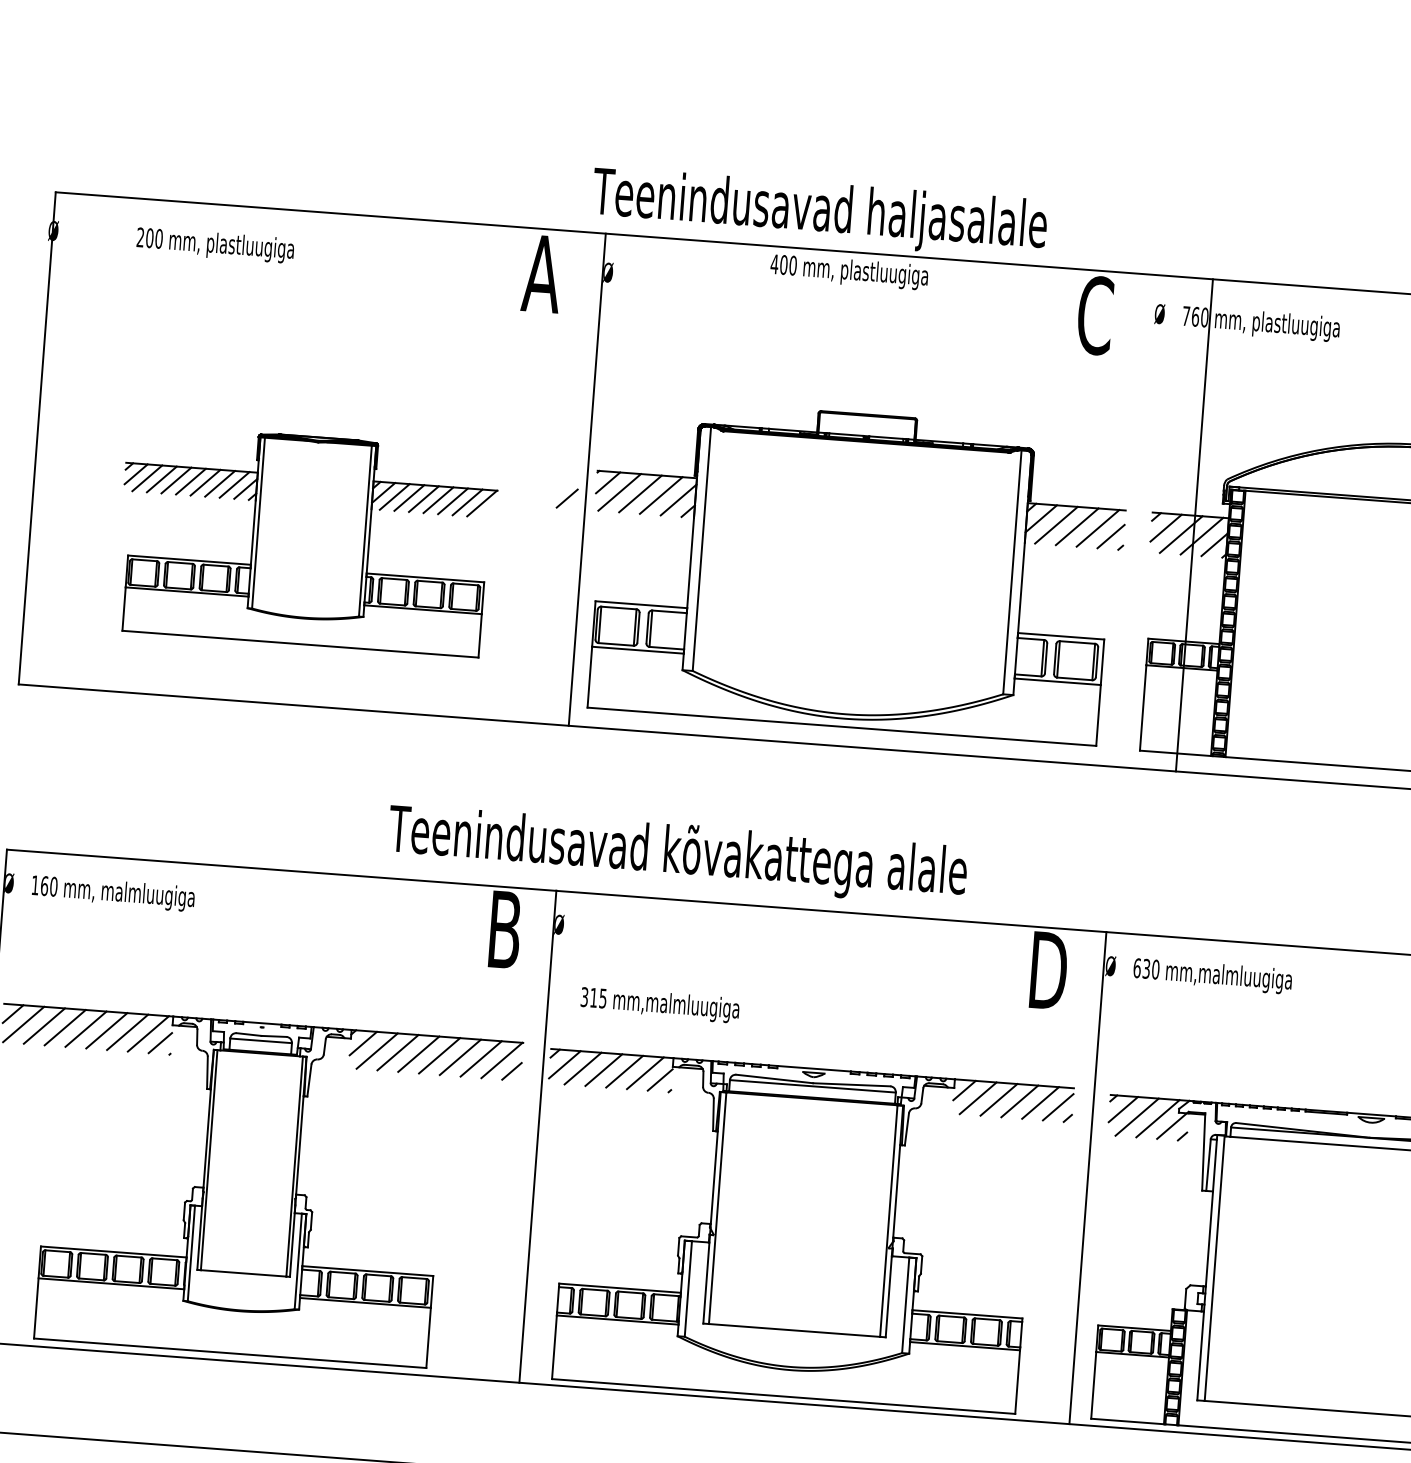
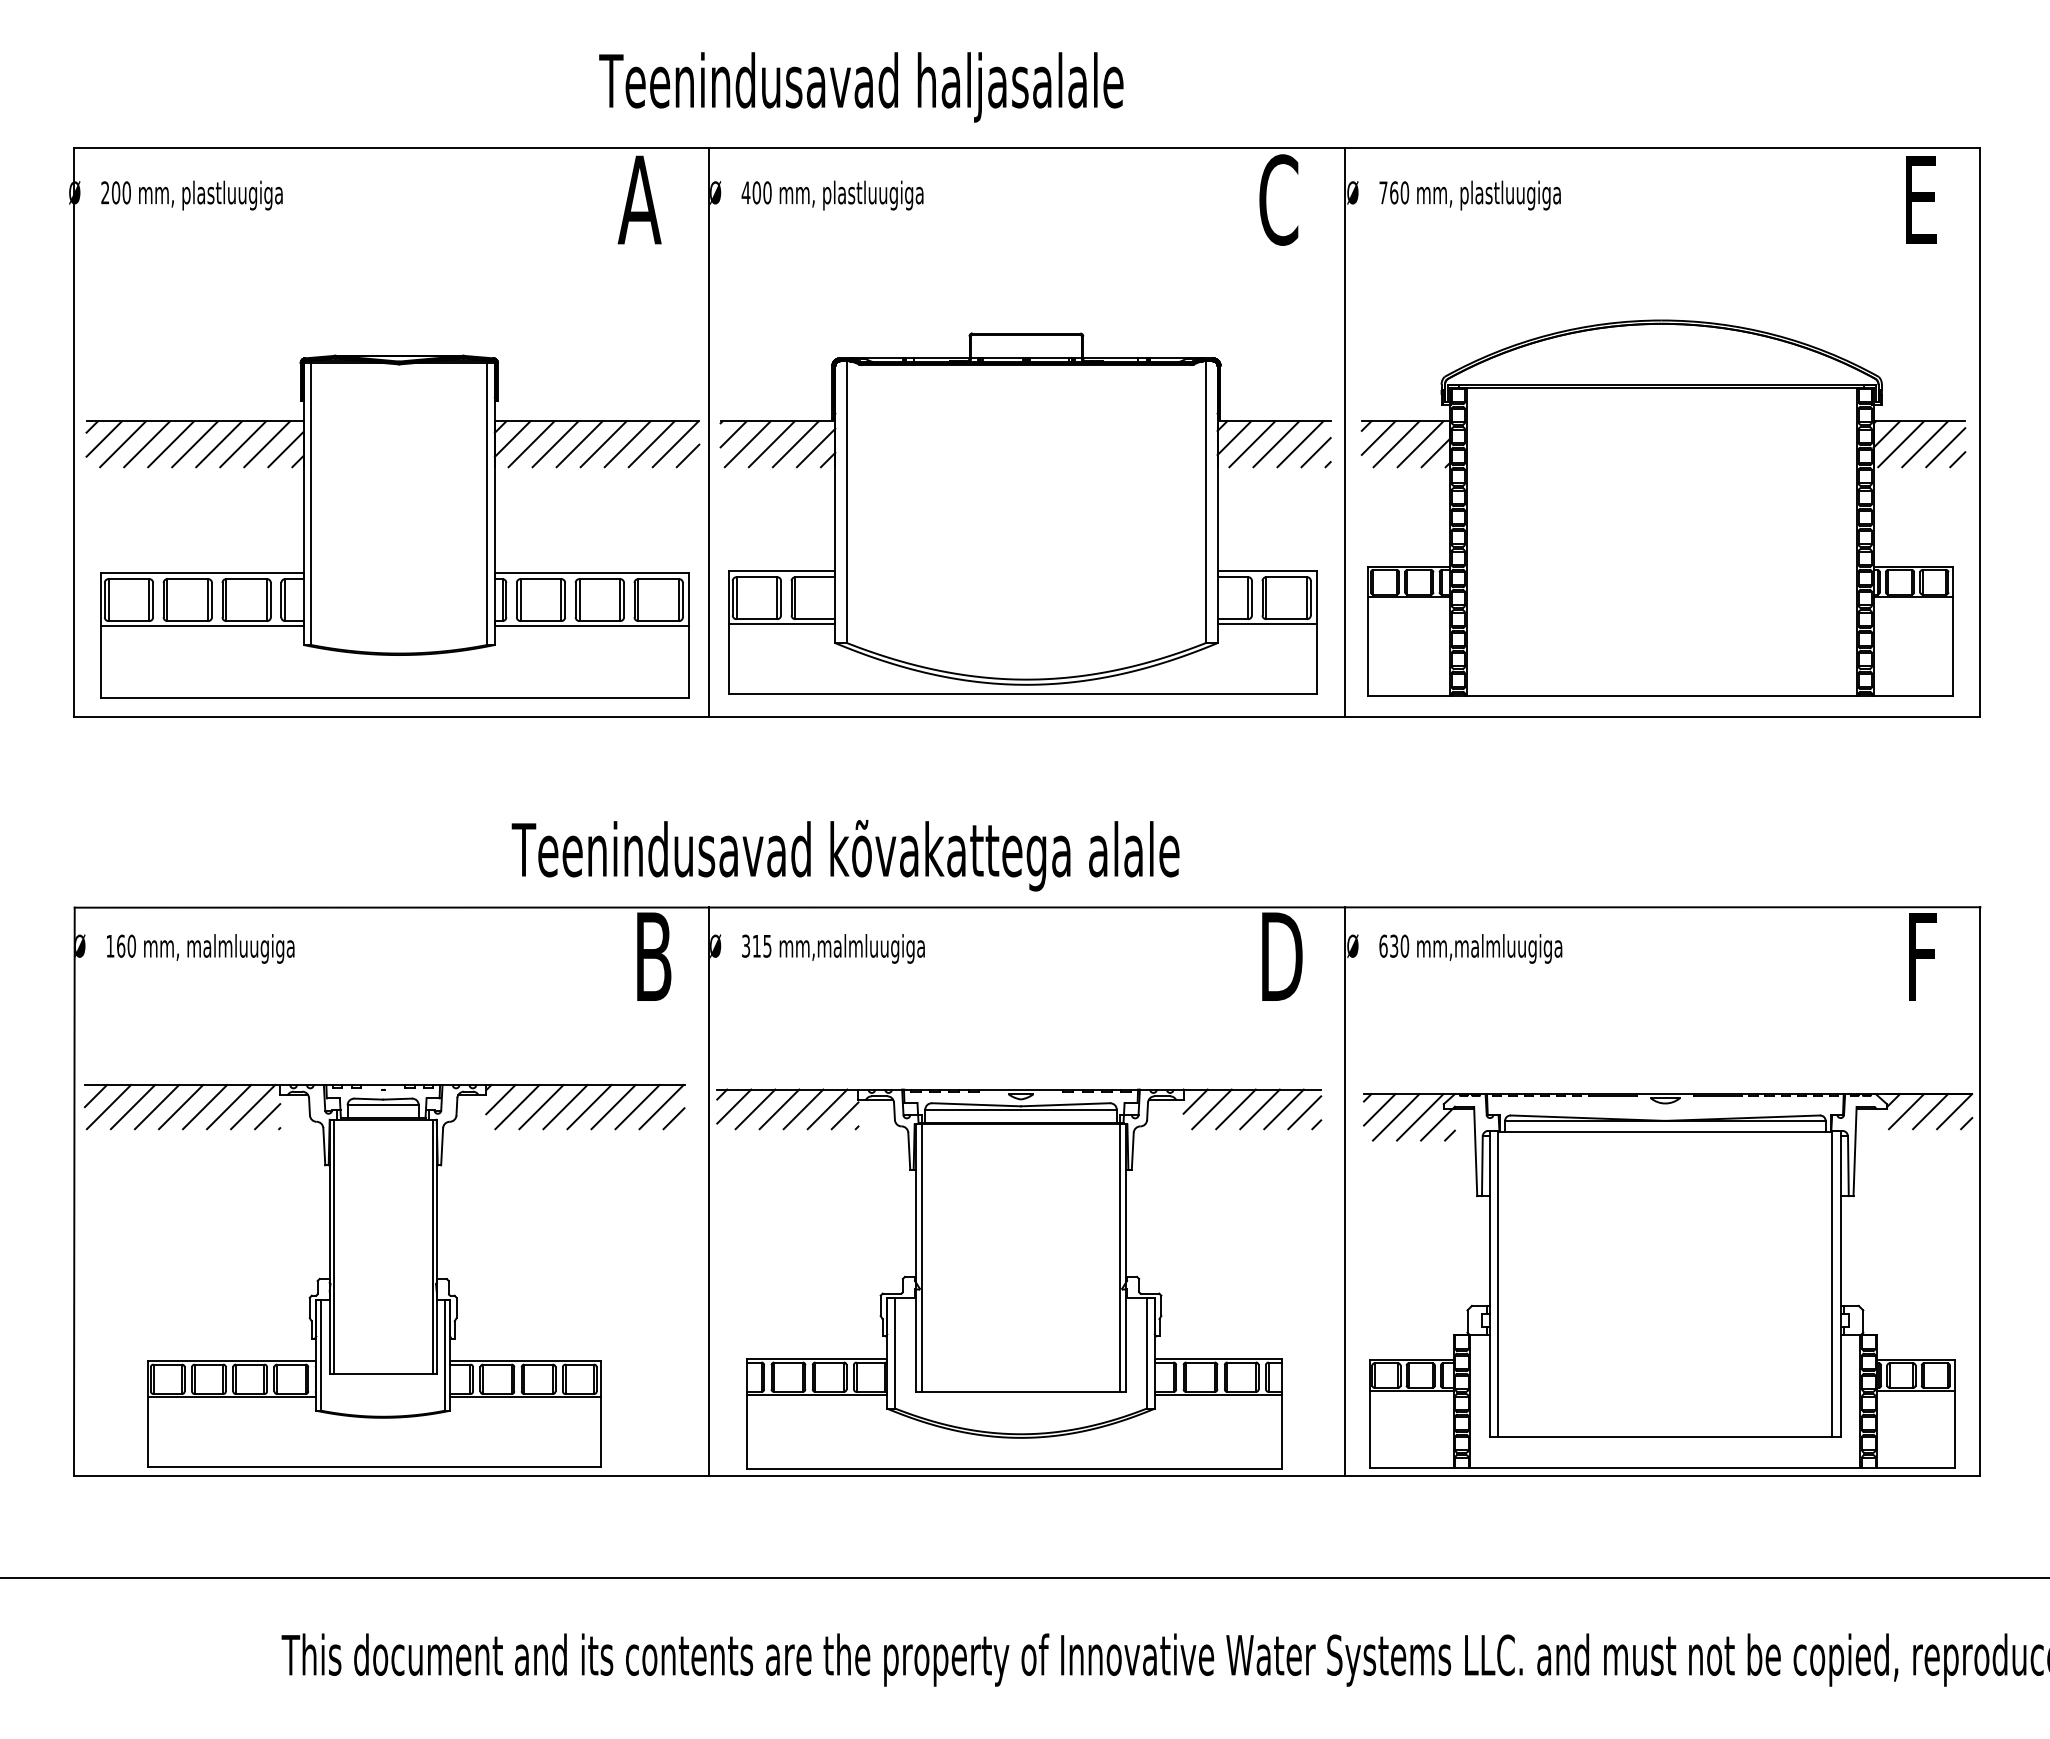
text: (819, 213) -> (861, 87), moved
text: (214, 245) -> (191, 195), moved
text: (849, 272) -> (832, 195), moved
line: (1194, 525) -> (1344, 432), moved
part: (306, 540) -> (392, 526), size x1.43
text: (660, 1004) -> (833, 948), moved

